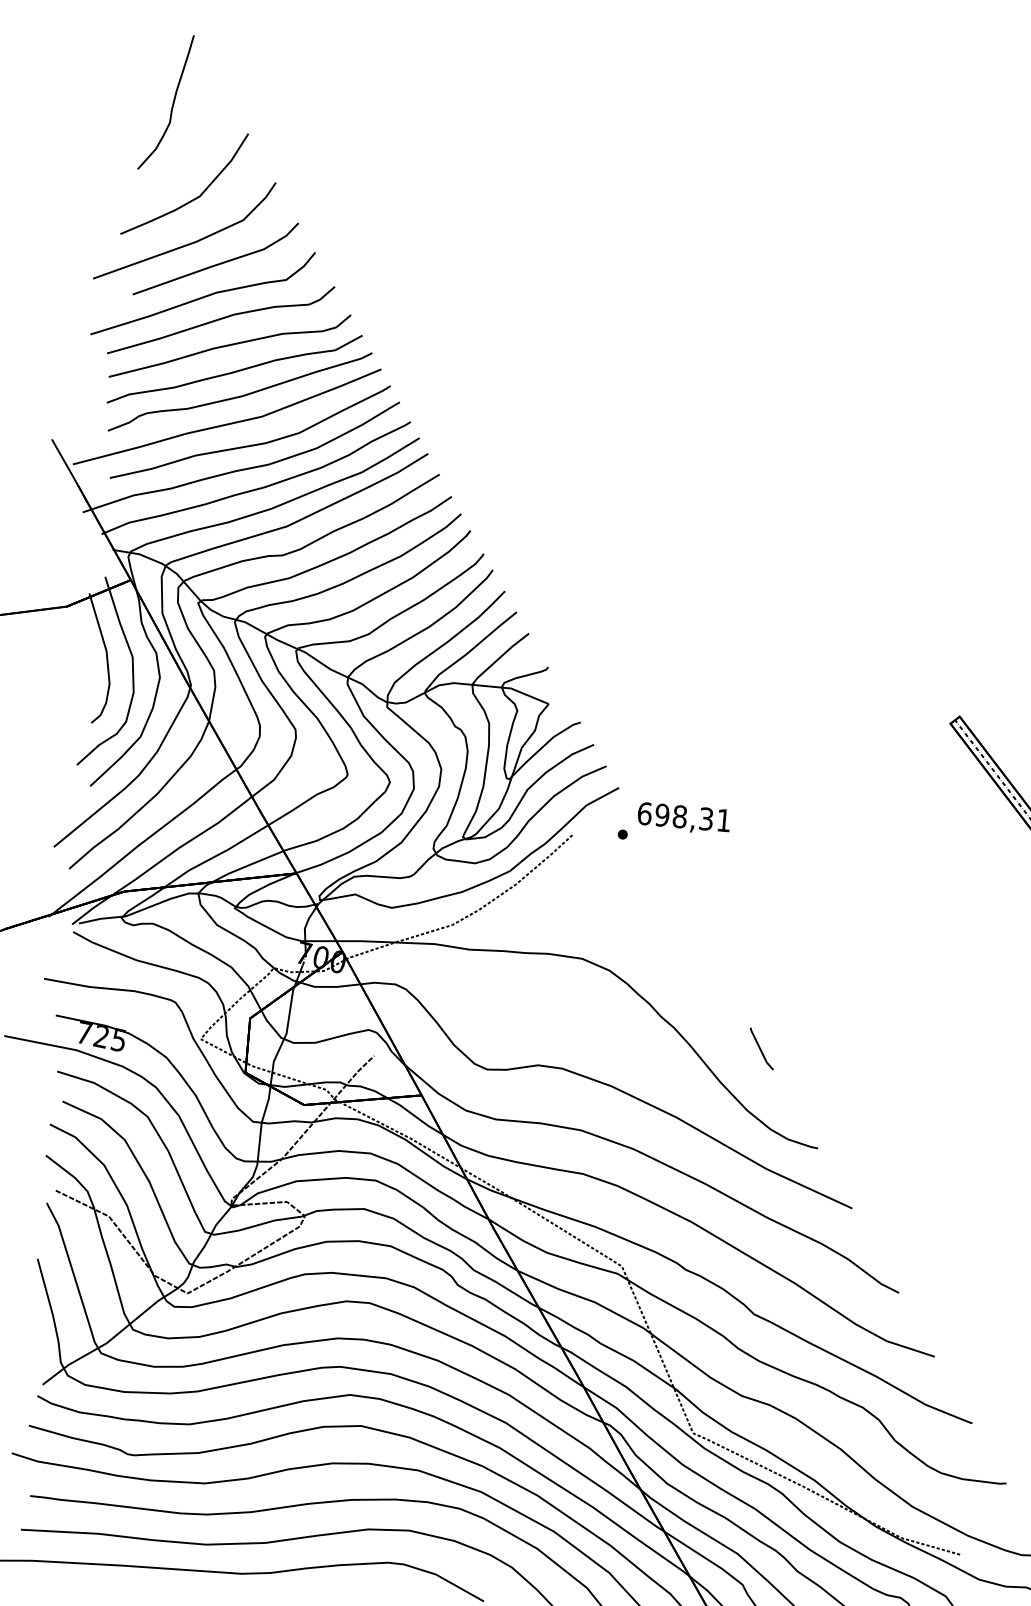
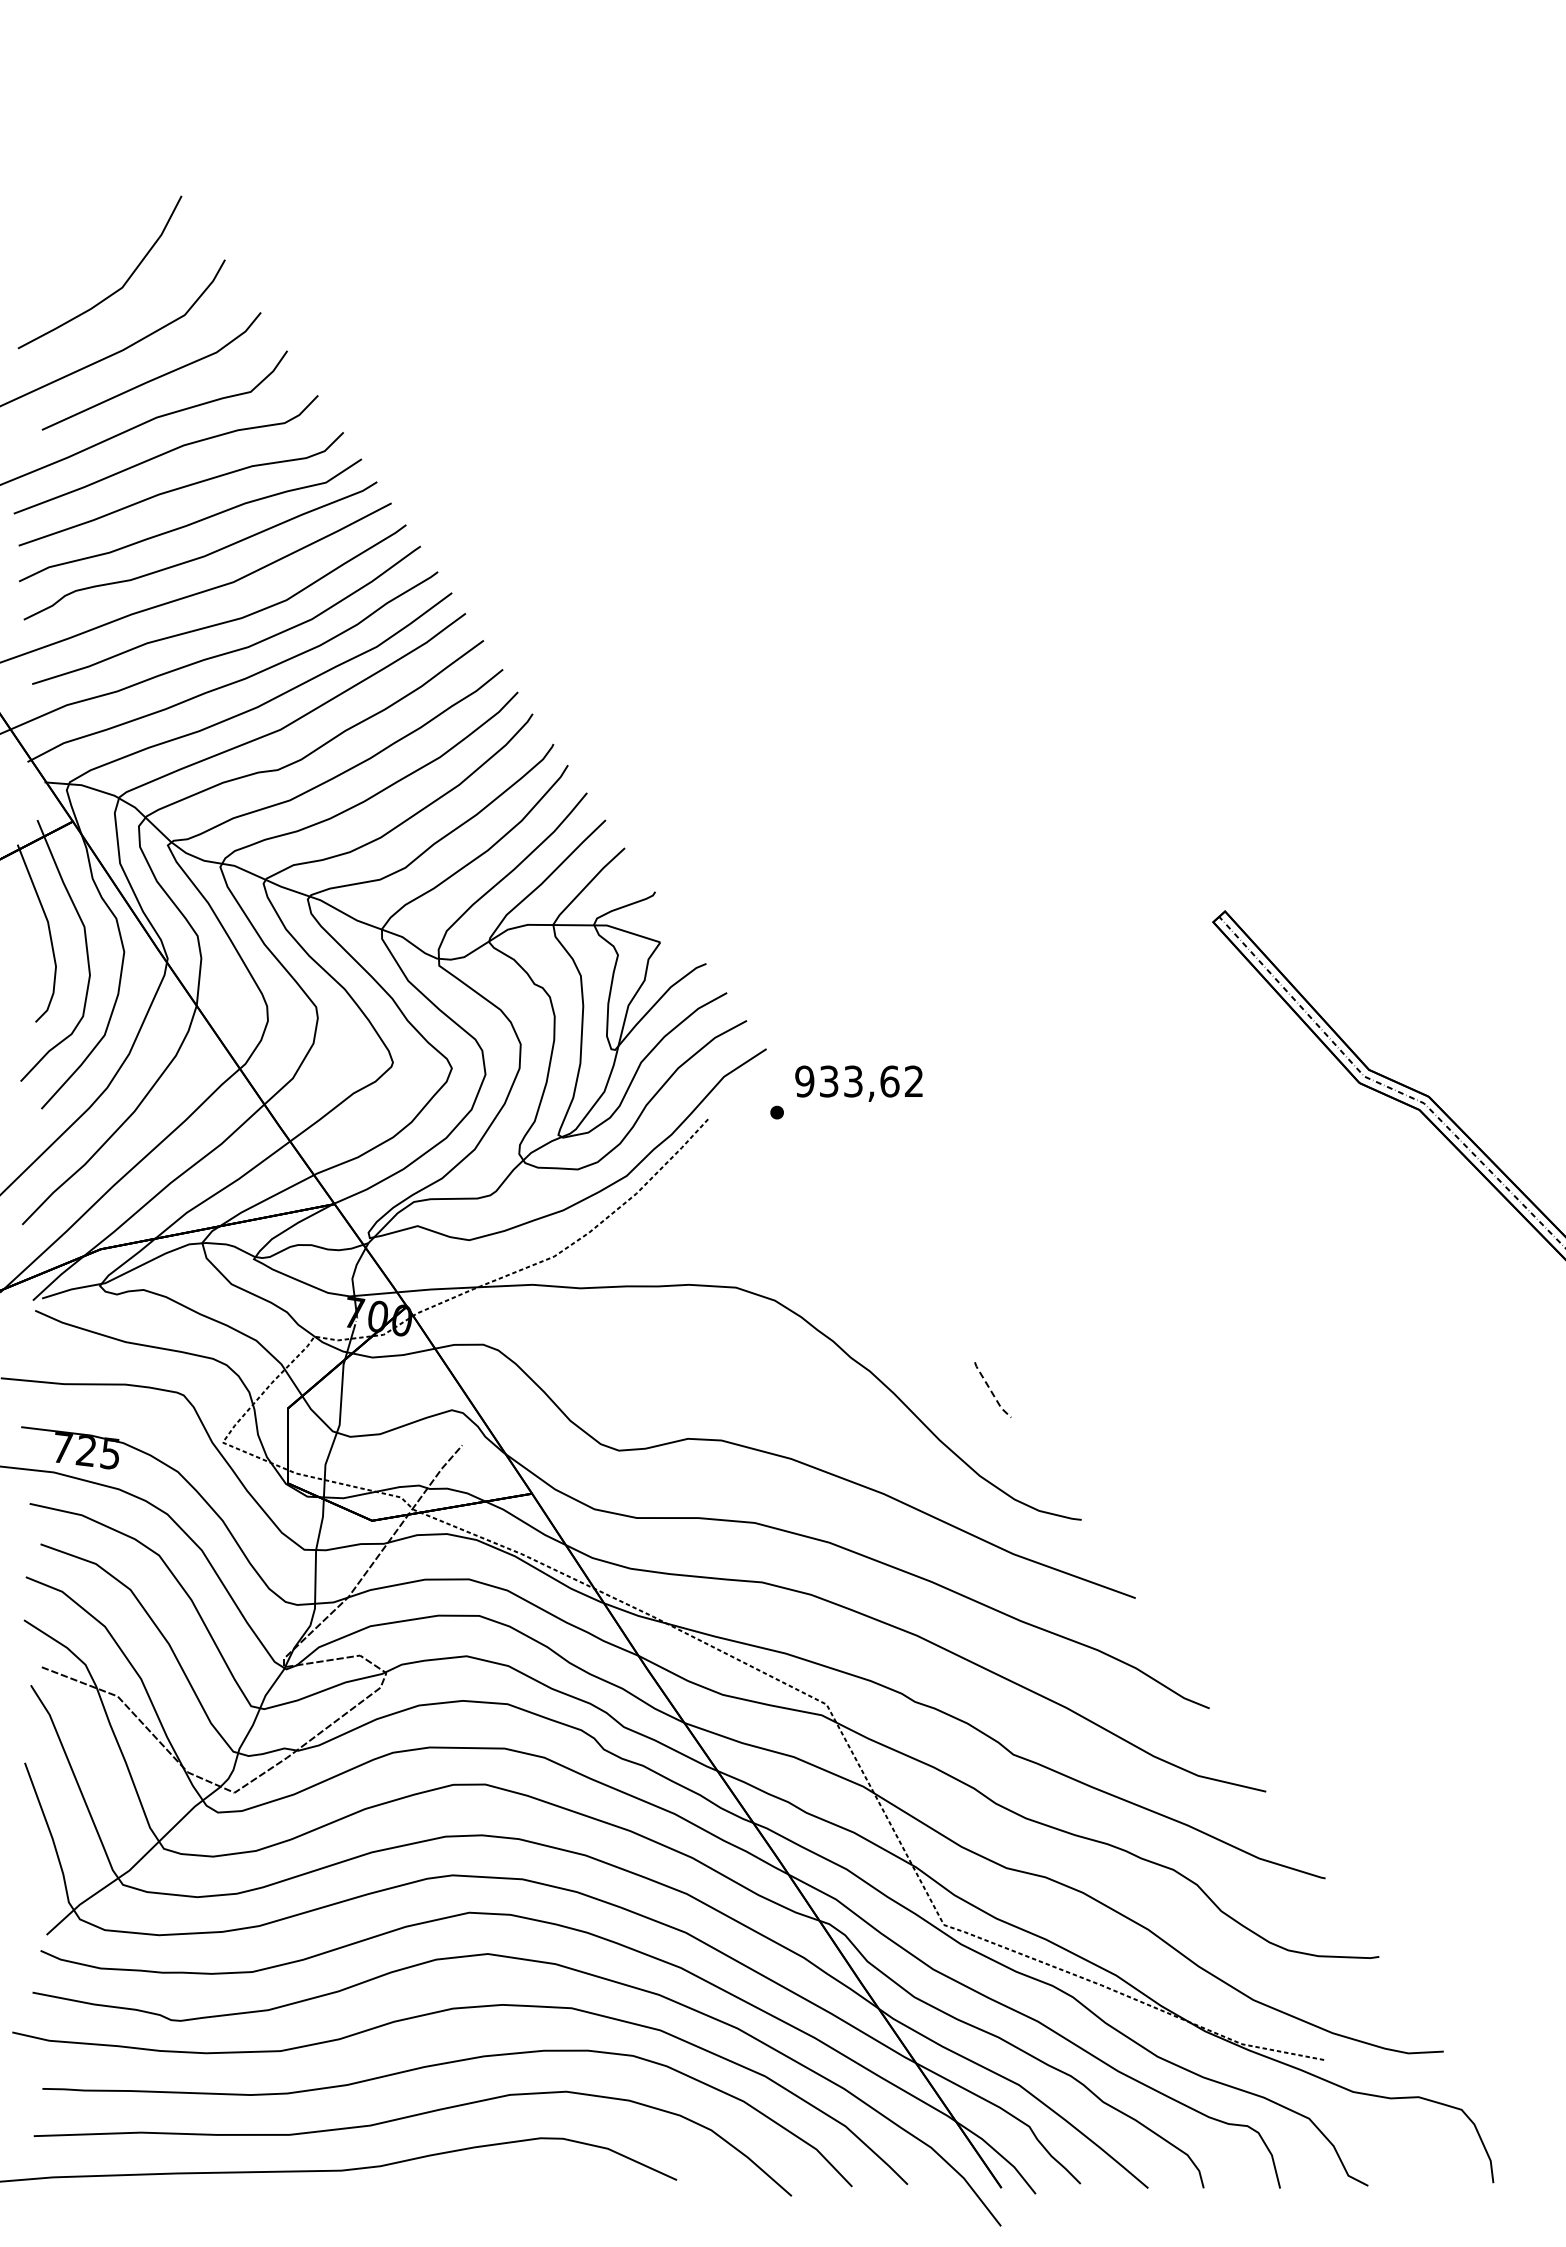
curve: (172, 102) -> (74, 162), removed
text: (683, 817) -> (858, 1081), 698,31 -> 933,62
line: (760, 1049) -> (991, 1391), solid -> dashed

